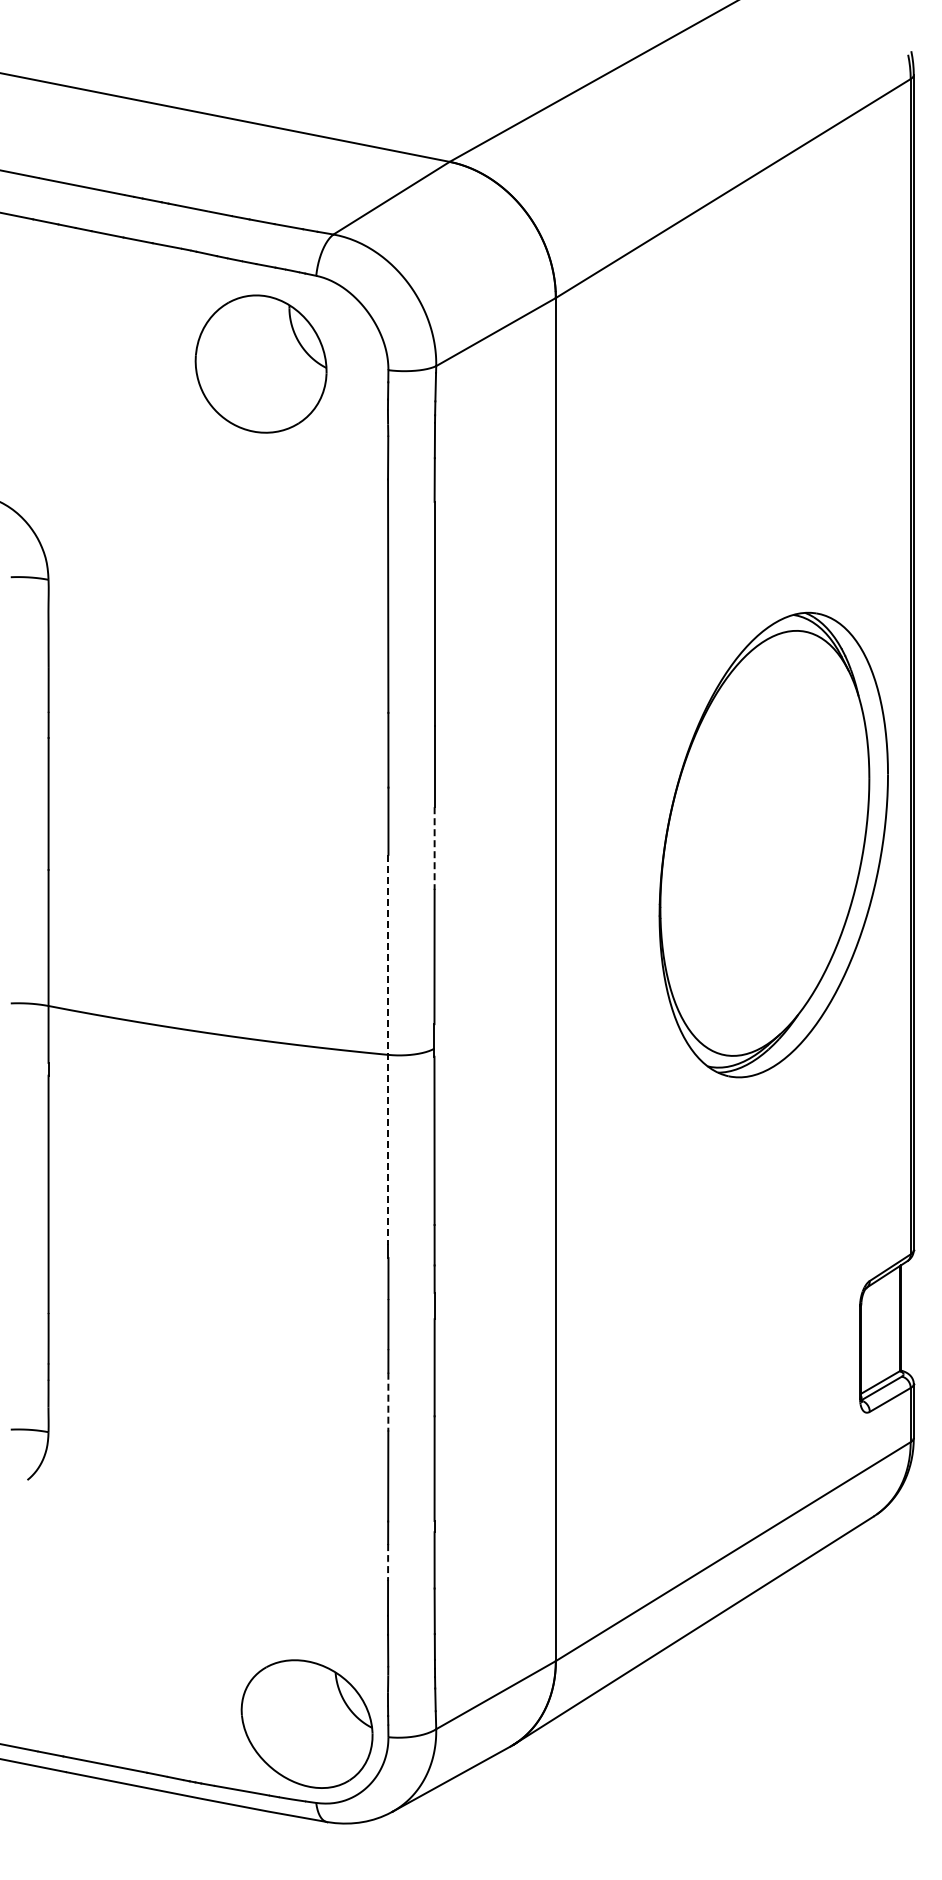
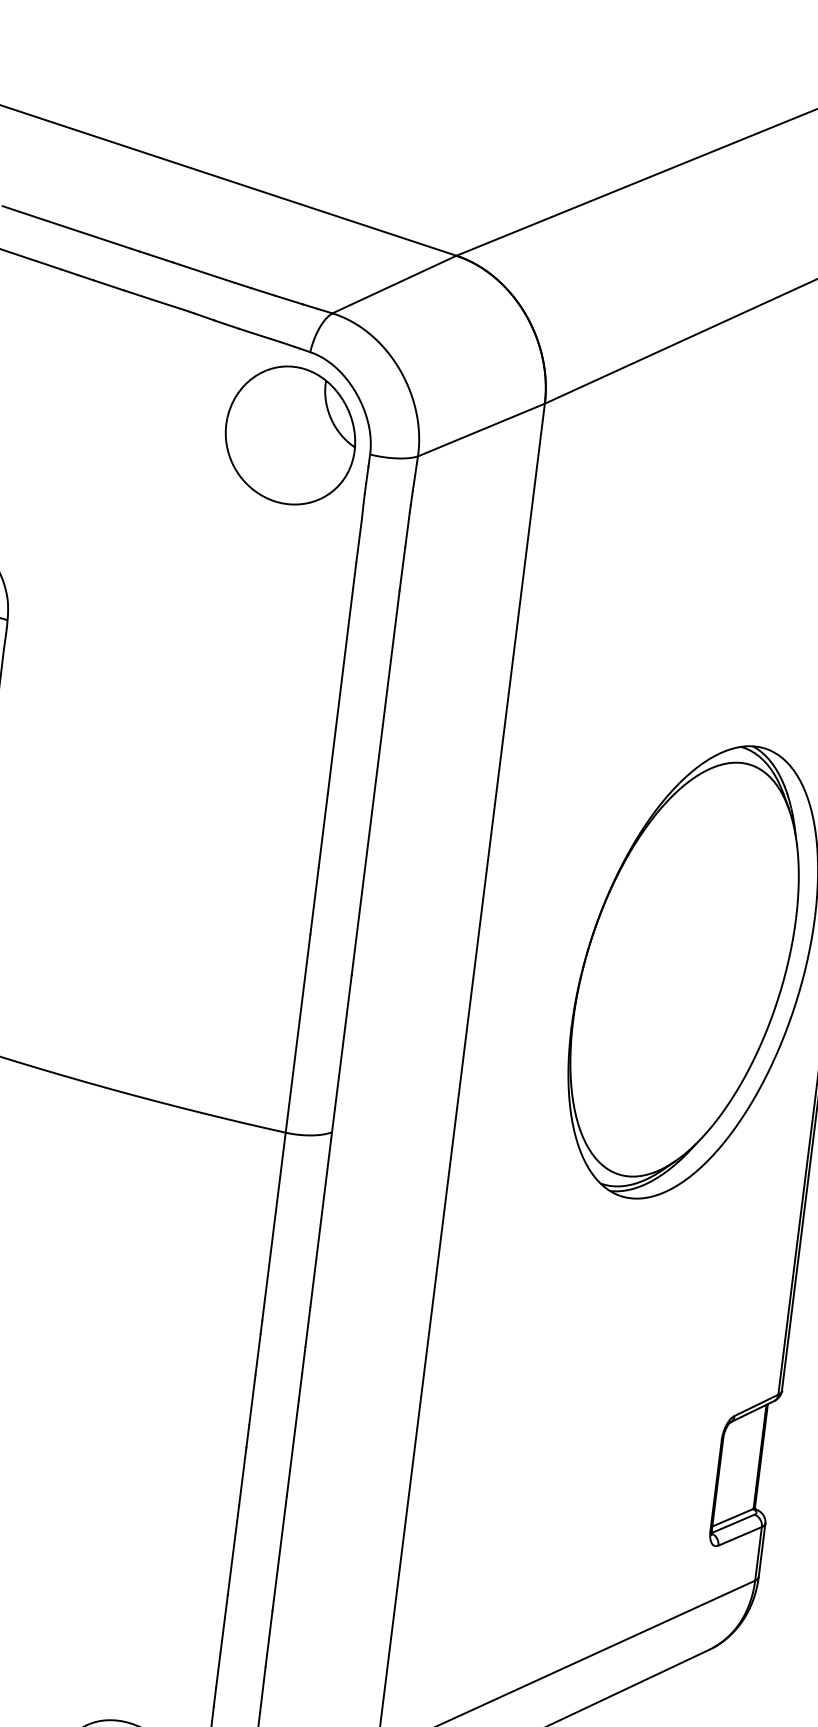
part: (260, 363) -> (290, 434), moved
line: (434, 849) -> (356, 934), dashed -> solid
line: (388, 1049) -> (286, 1127), dashed -> solid
line: (388, 1402) -> (242, 1476), dashed -> solid
line: (388, 1562) -> (223, 1635), dashed -> solid

